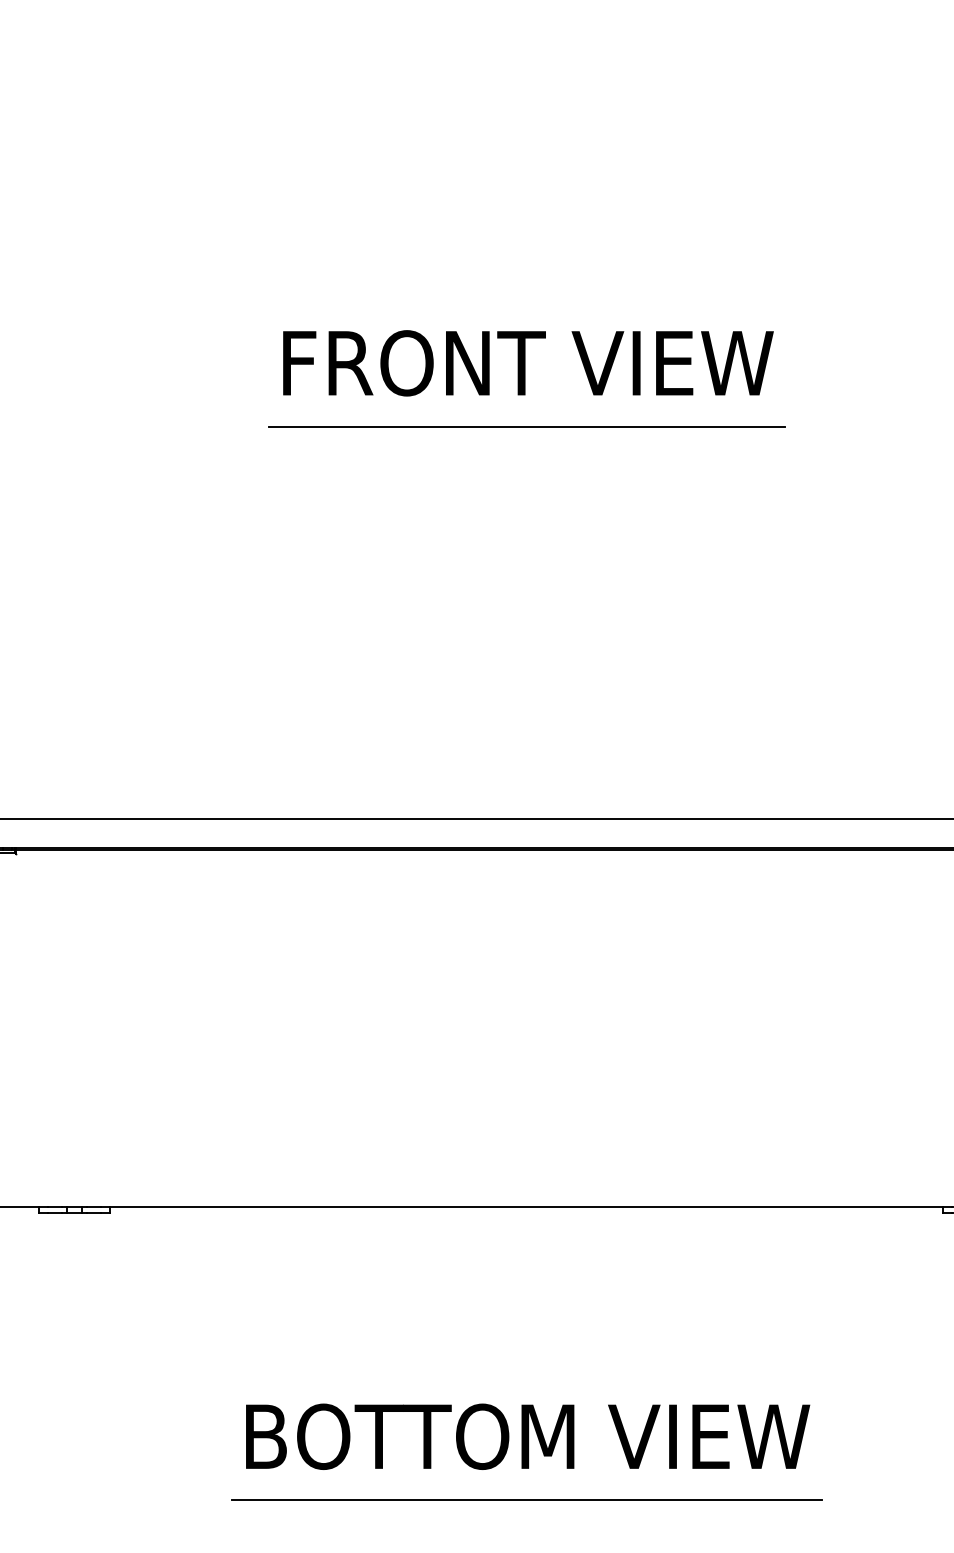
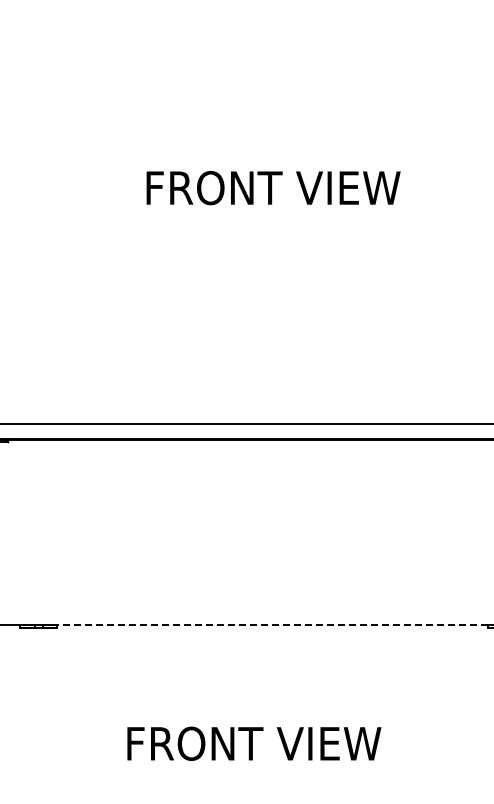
line: (526, 425) -> (272, 220), removed
line: (526, 1206) -> (272, 624), solid -> dashed
text: (532, 1436) -> (275, 743), BOTTOM VIEW -> FRONT VIEW
line: (526, 1499) -> (272, 776), removed

